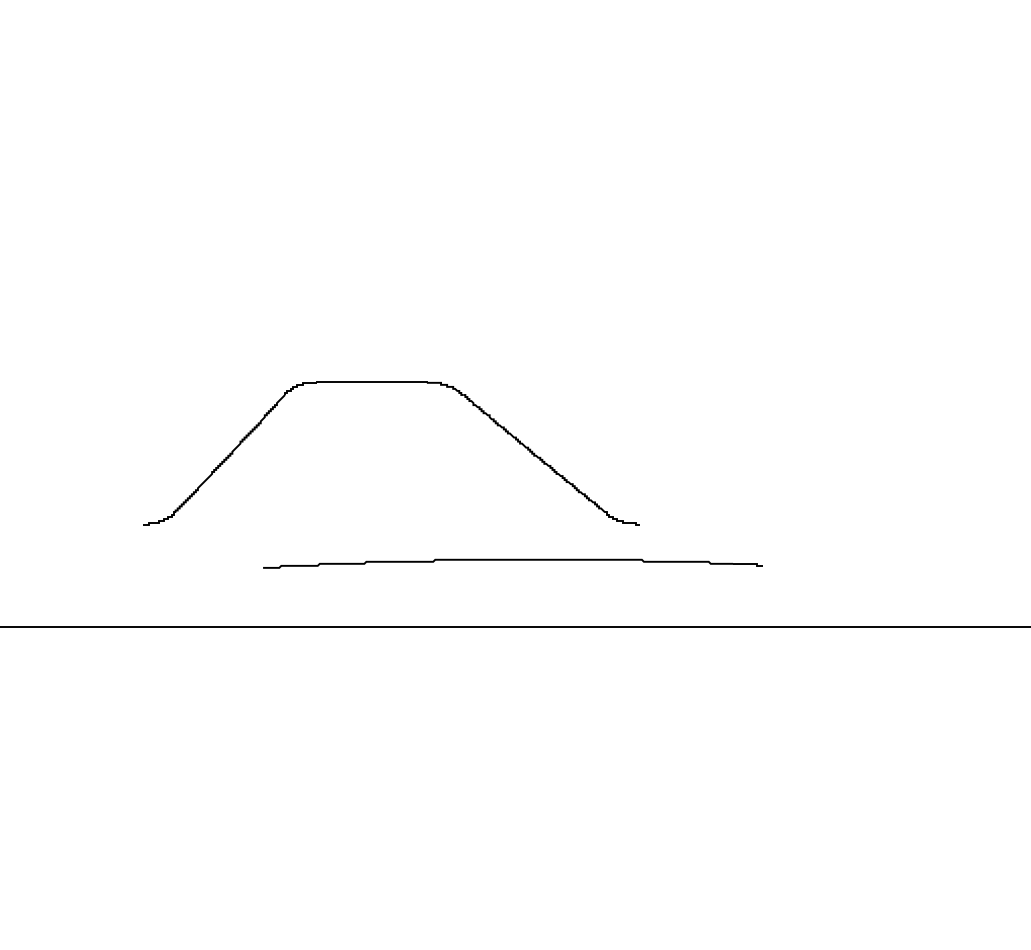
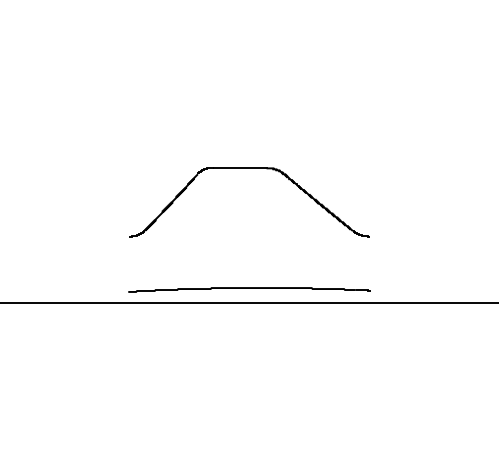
part: (391, 383) -> (249, 168), moved
part: (513, 562) -> (249, 289), moved

